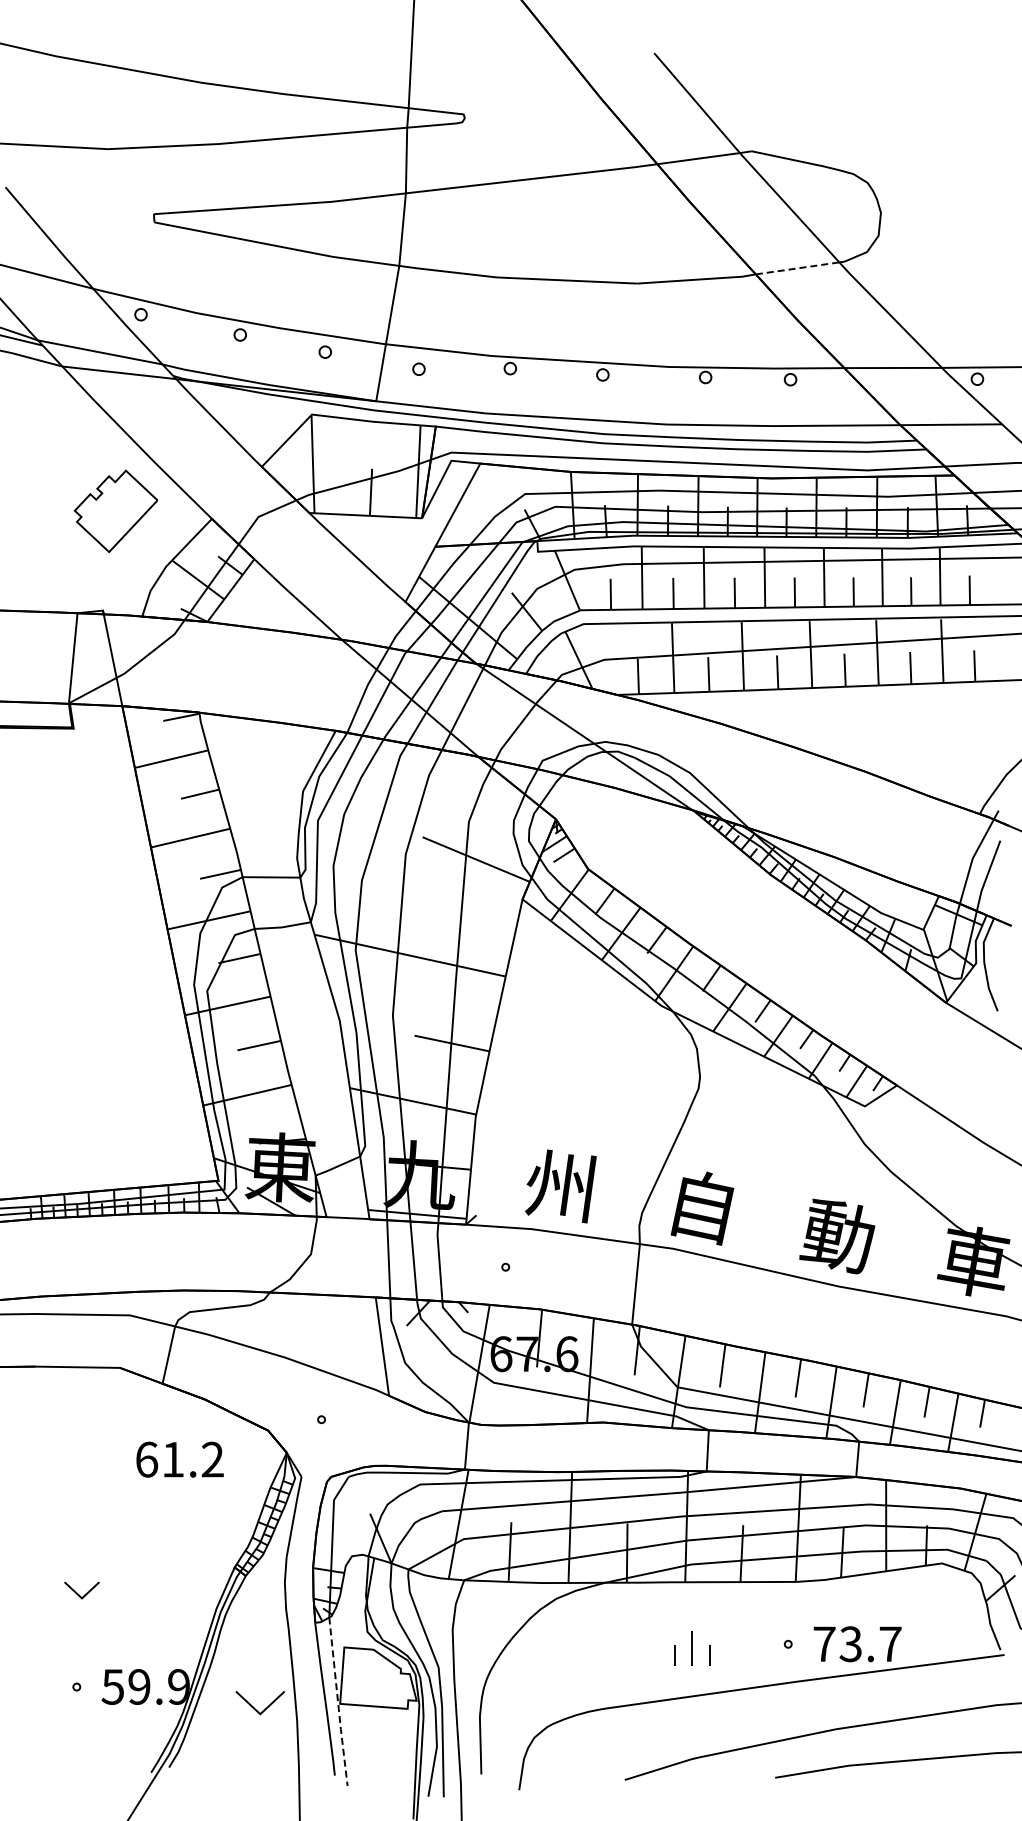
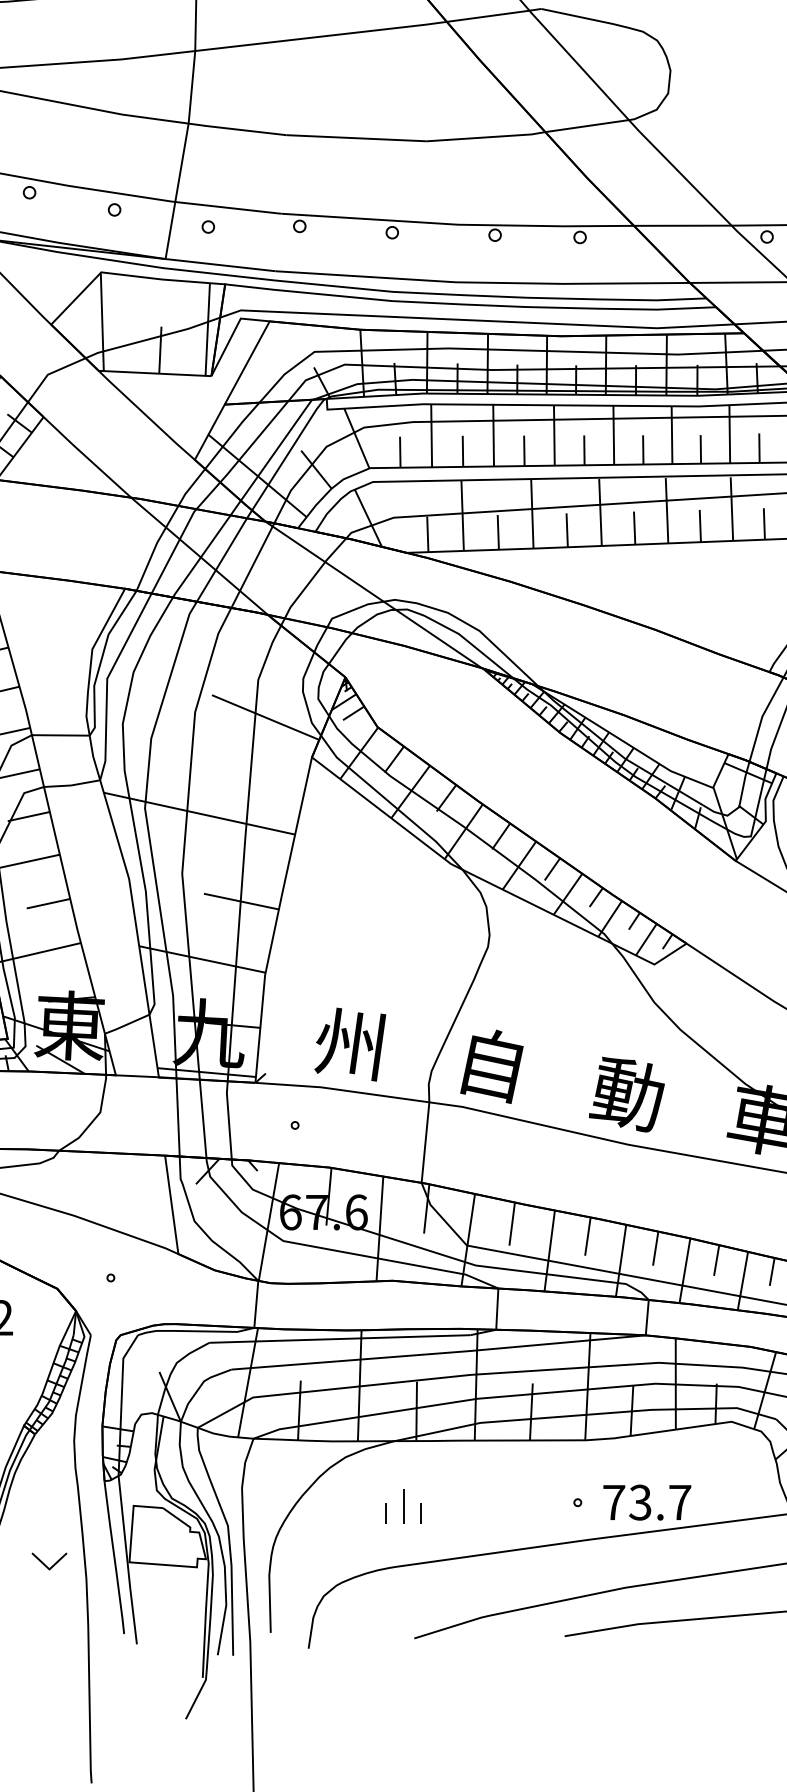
line: (798, 268) -> (588, 126), dashed -> solid
part: (692, 1648) -> (403, 1506), moved
part: (259, 1702) -> (48, 1560), size x0.71
line: (338, 1702) -> (127, 1560), dashed -> solid

